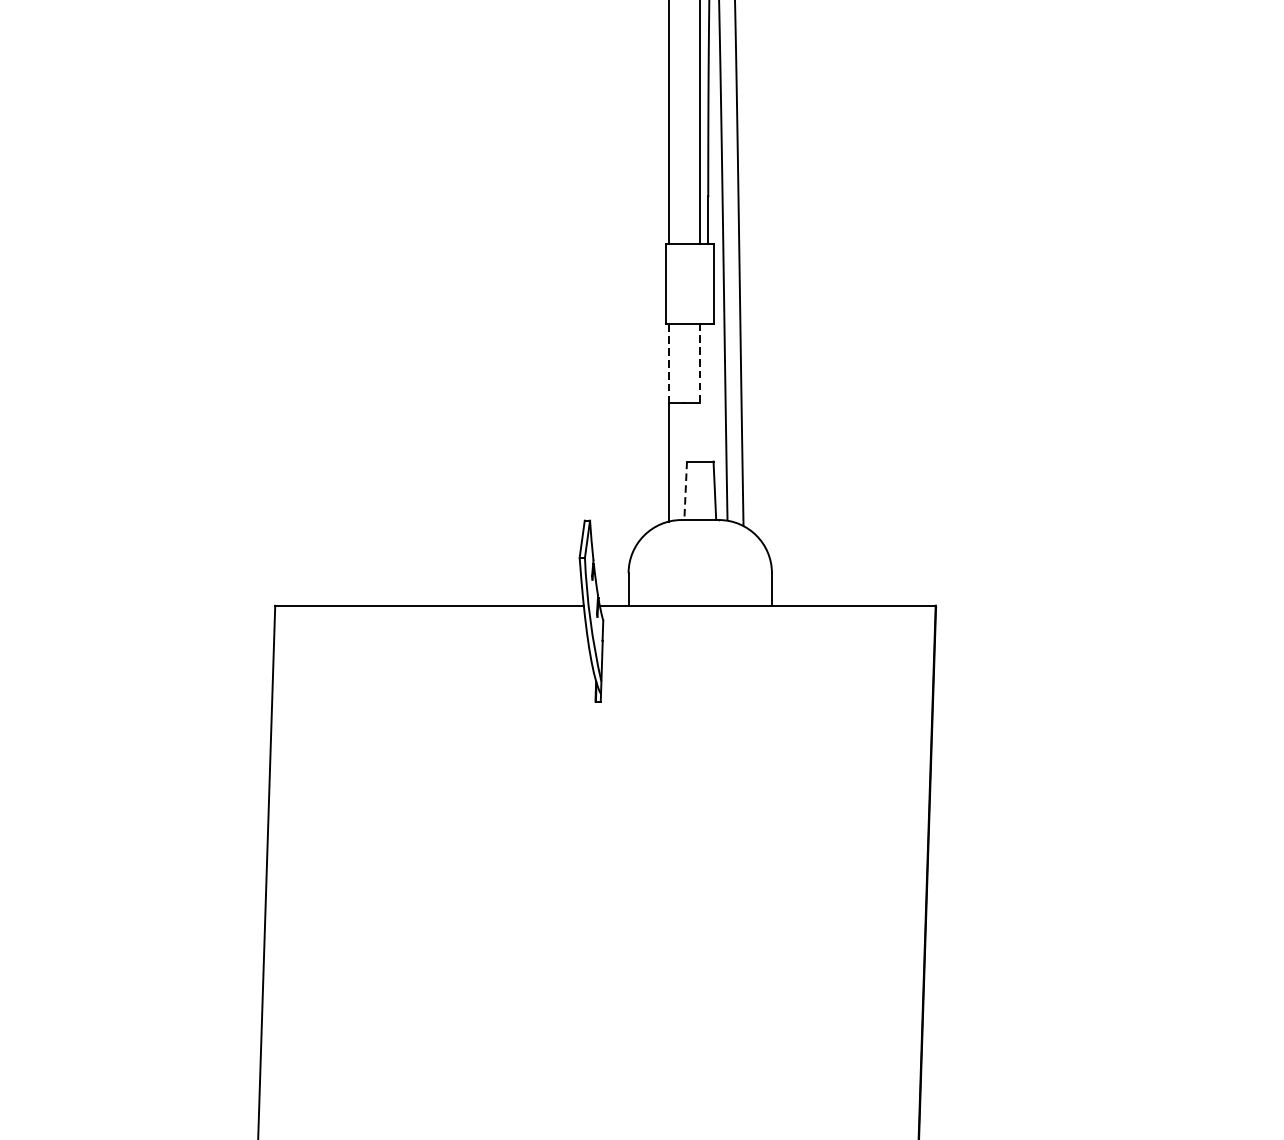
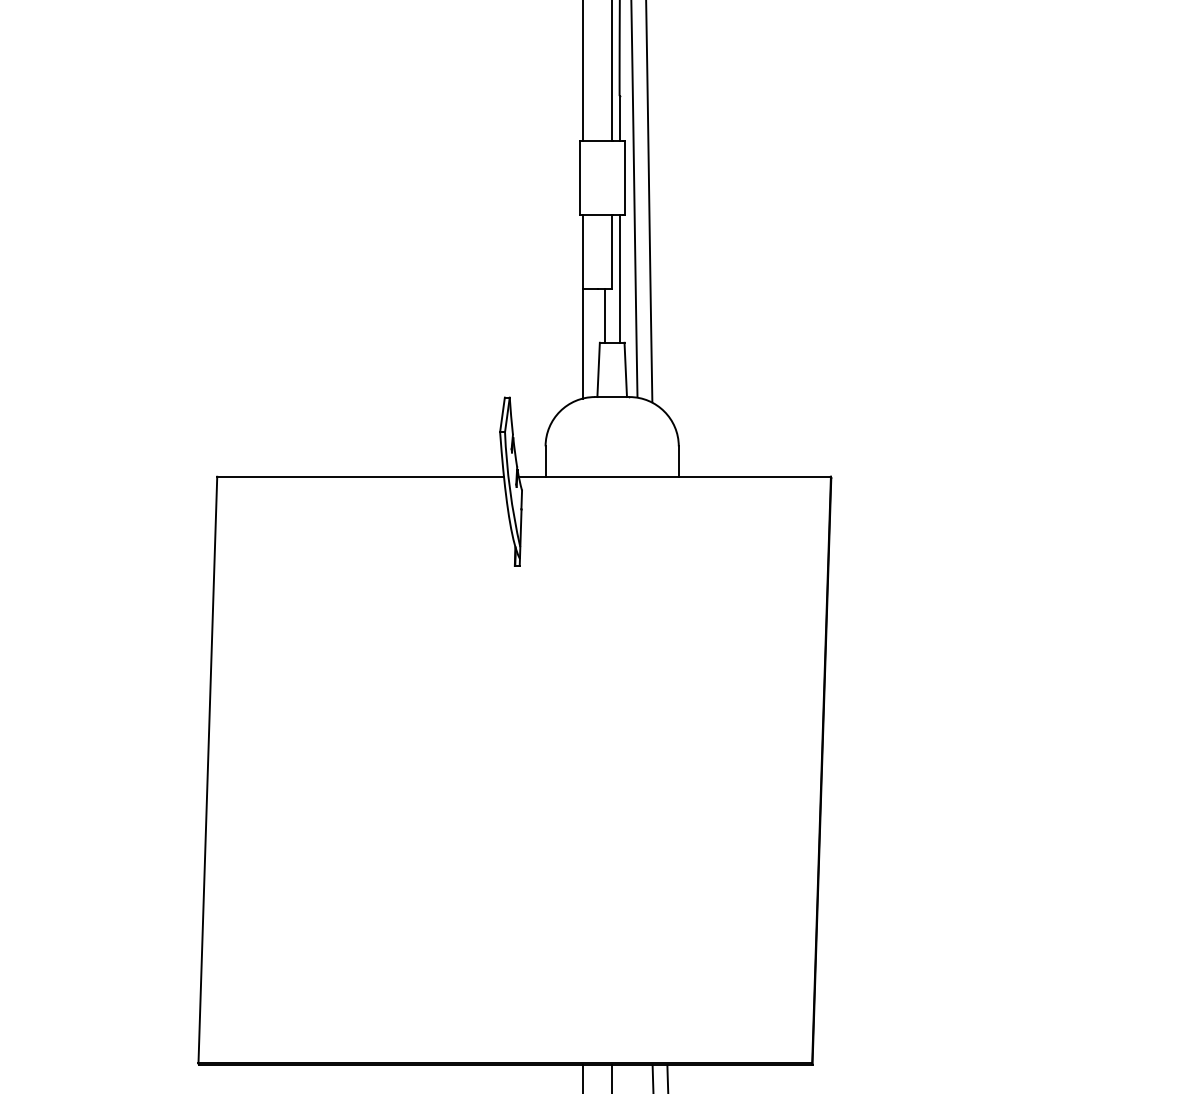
line: (668, 363) -> (582, 251), dashed -> solid
line: (700, 364) -> (612, 252), dashed -> solid
line: (708, 392) -> (619, 278), added
line: (692, 432) -> (604, 315), added
line: (685, 491) -> (598, 370), dashed -> solid

